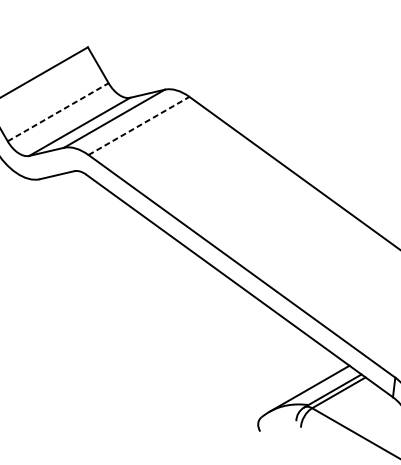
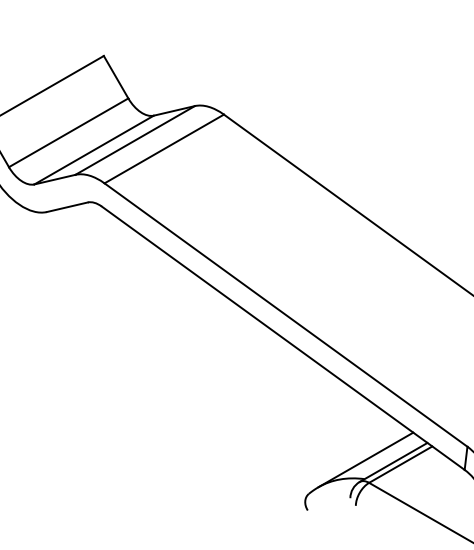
line: (58, 112) -> (68, 132), dashed -> solid
line: (139, 125) -> (164, 148), dashed -> solid

